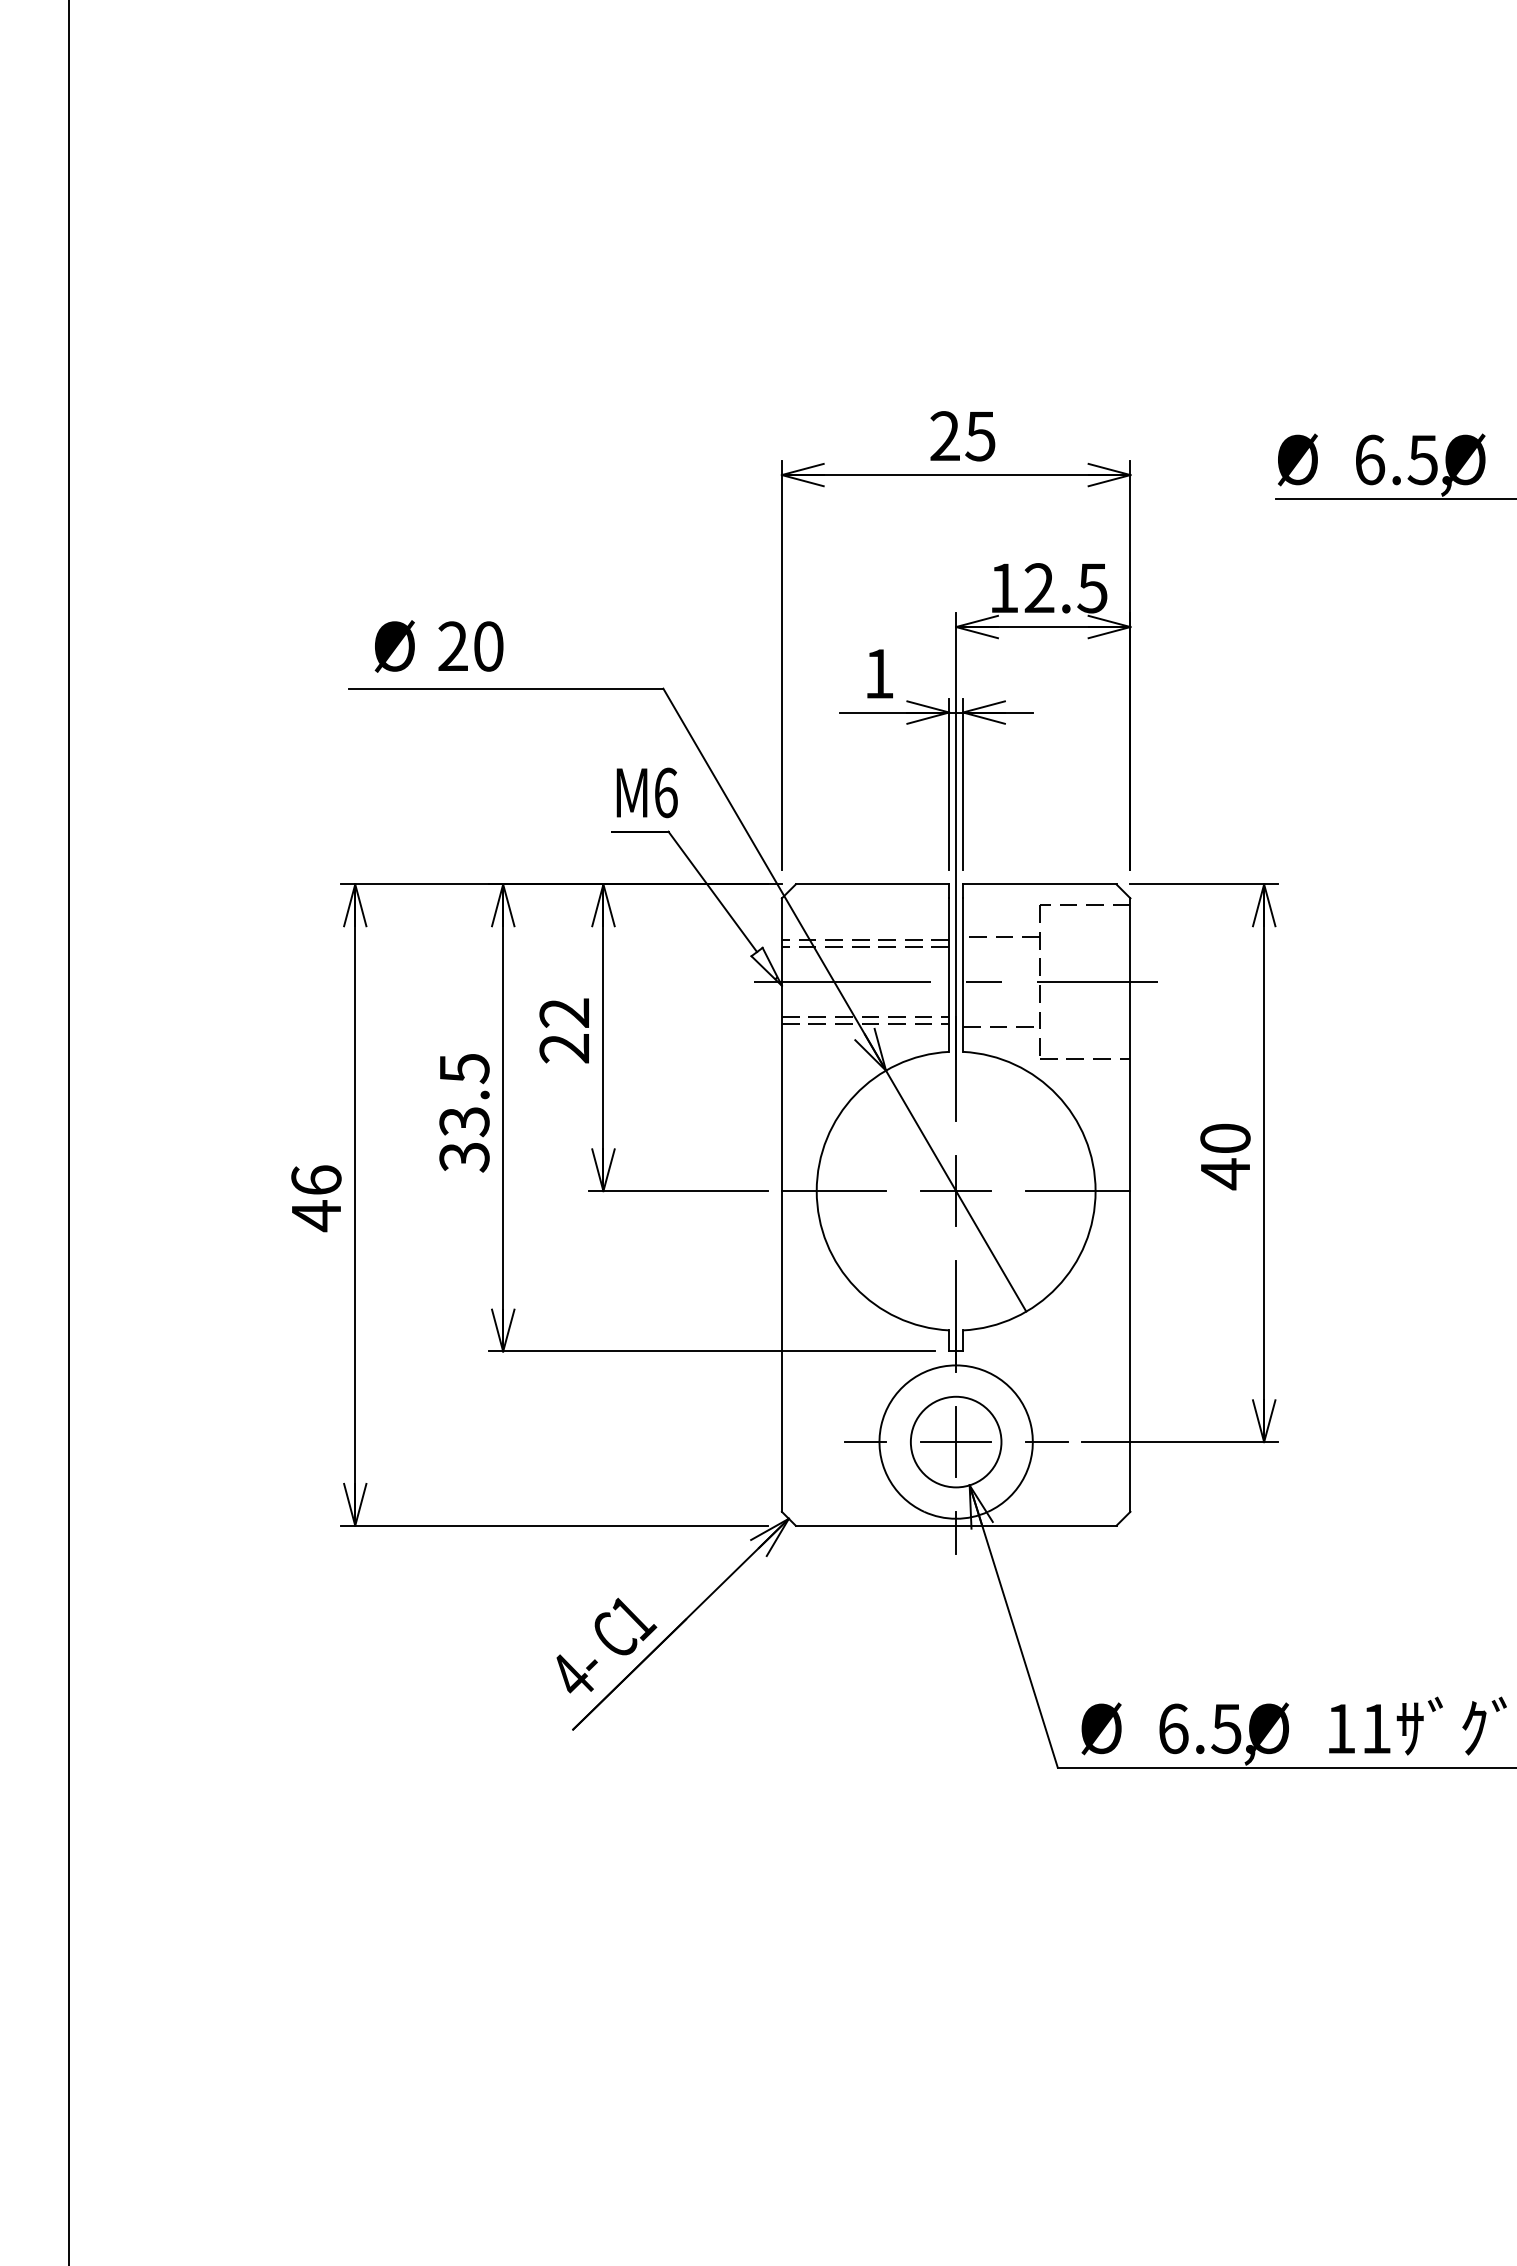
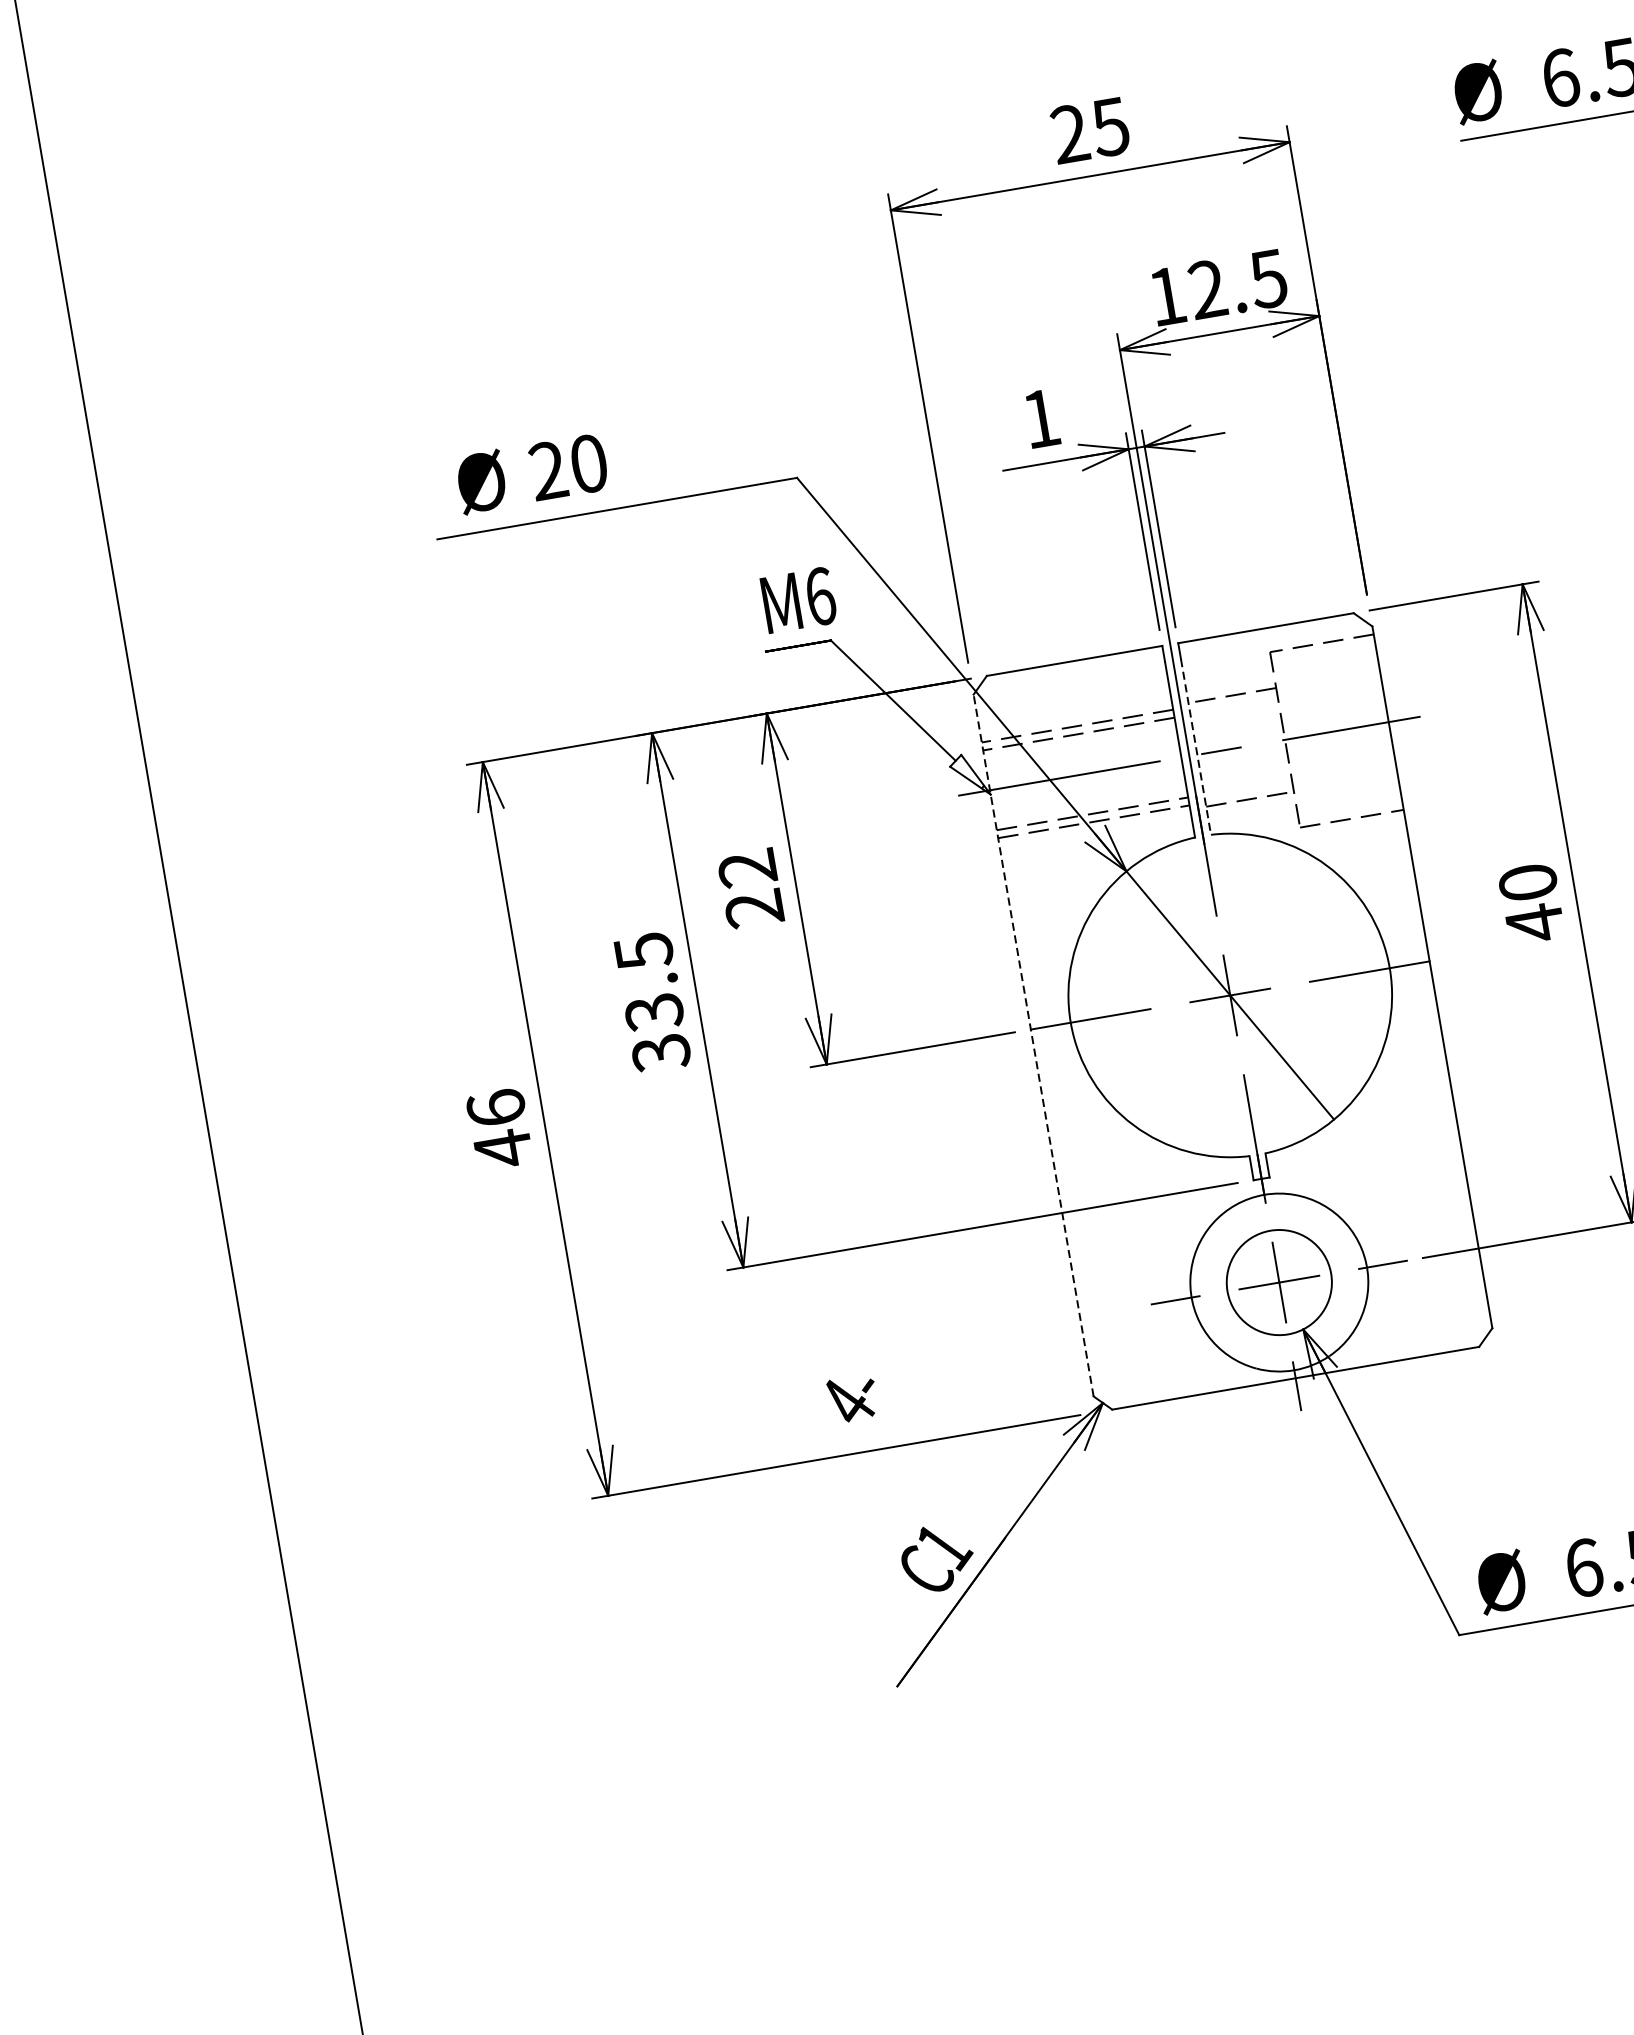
line: (963, 975) -> (1196, 747), solid -> dashed
line: (781, 1205) -> (1033, 1046), solid -> dashed
text: (576, 1673) -> (852, 1398), moved

